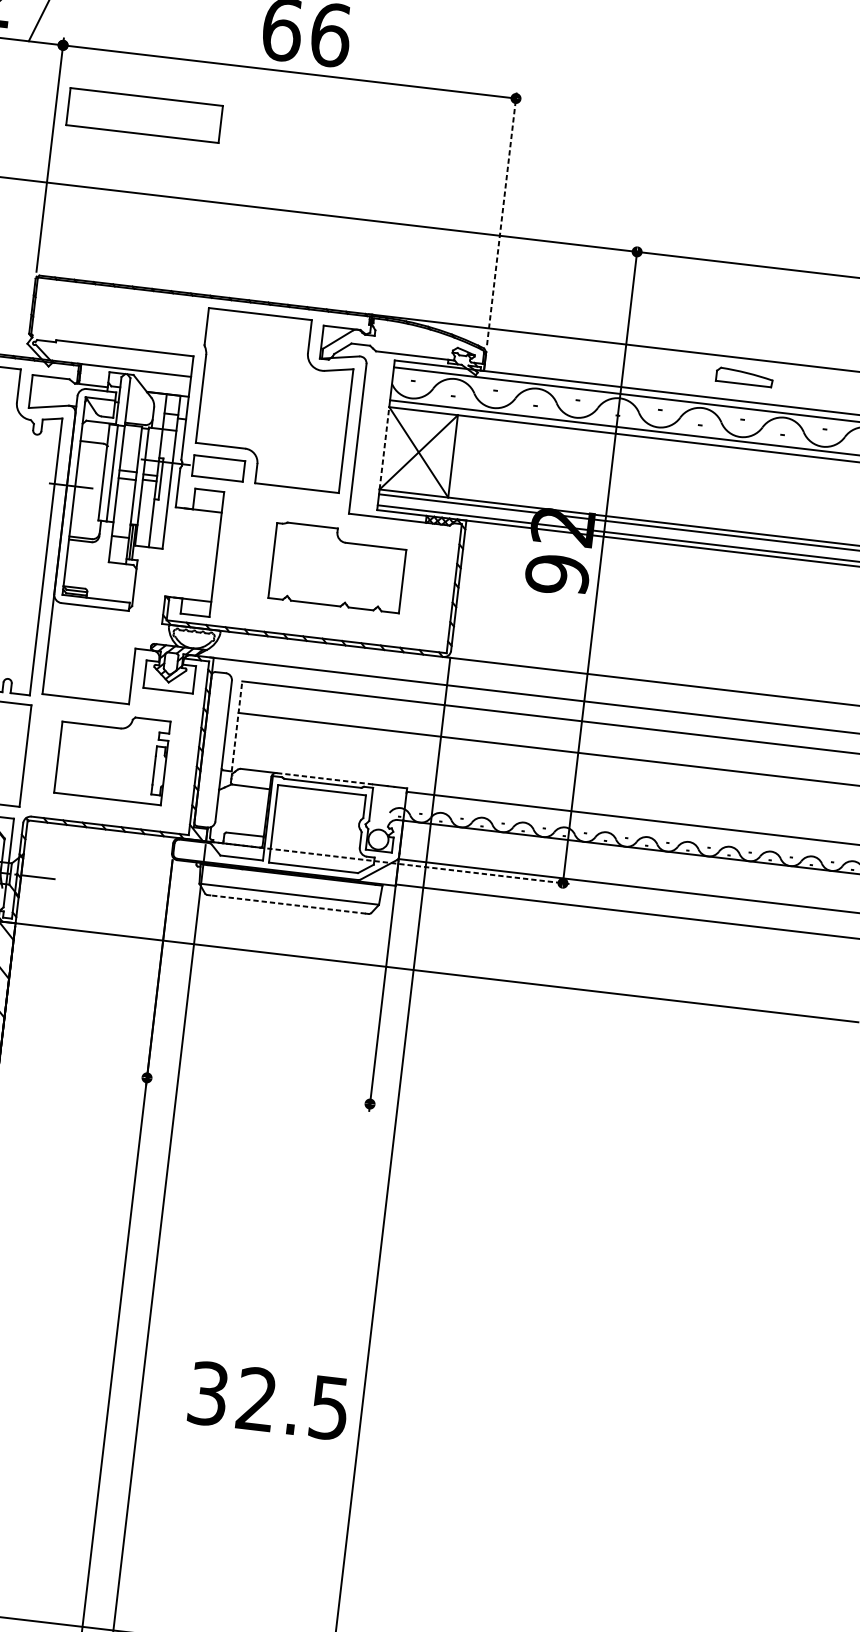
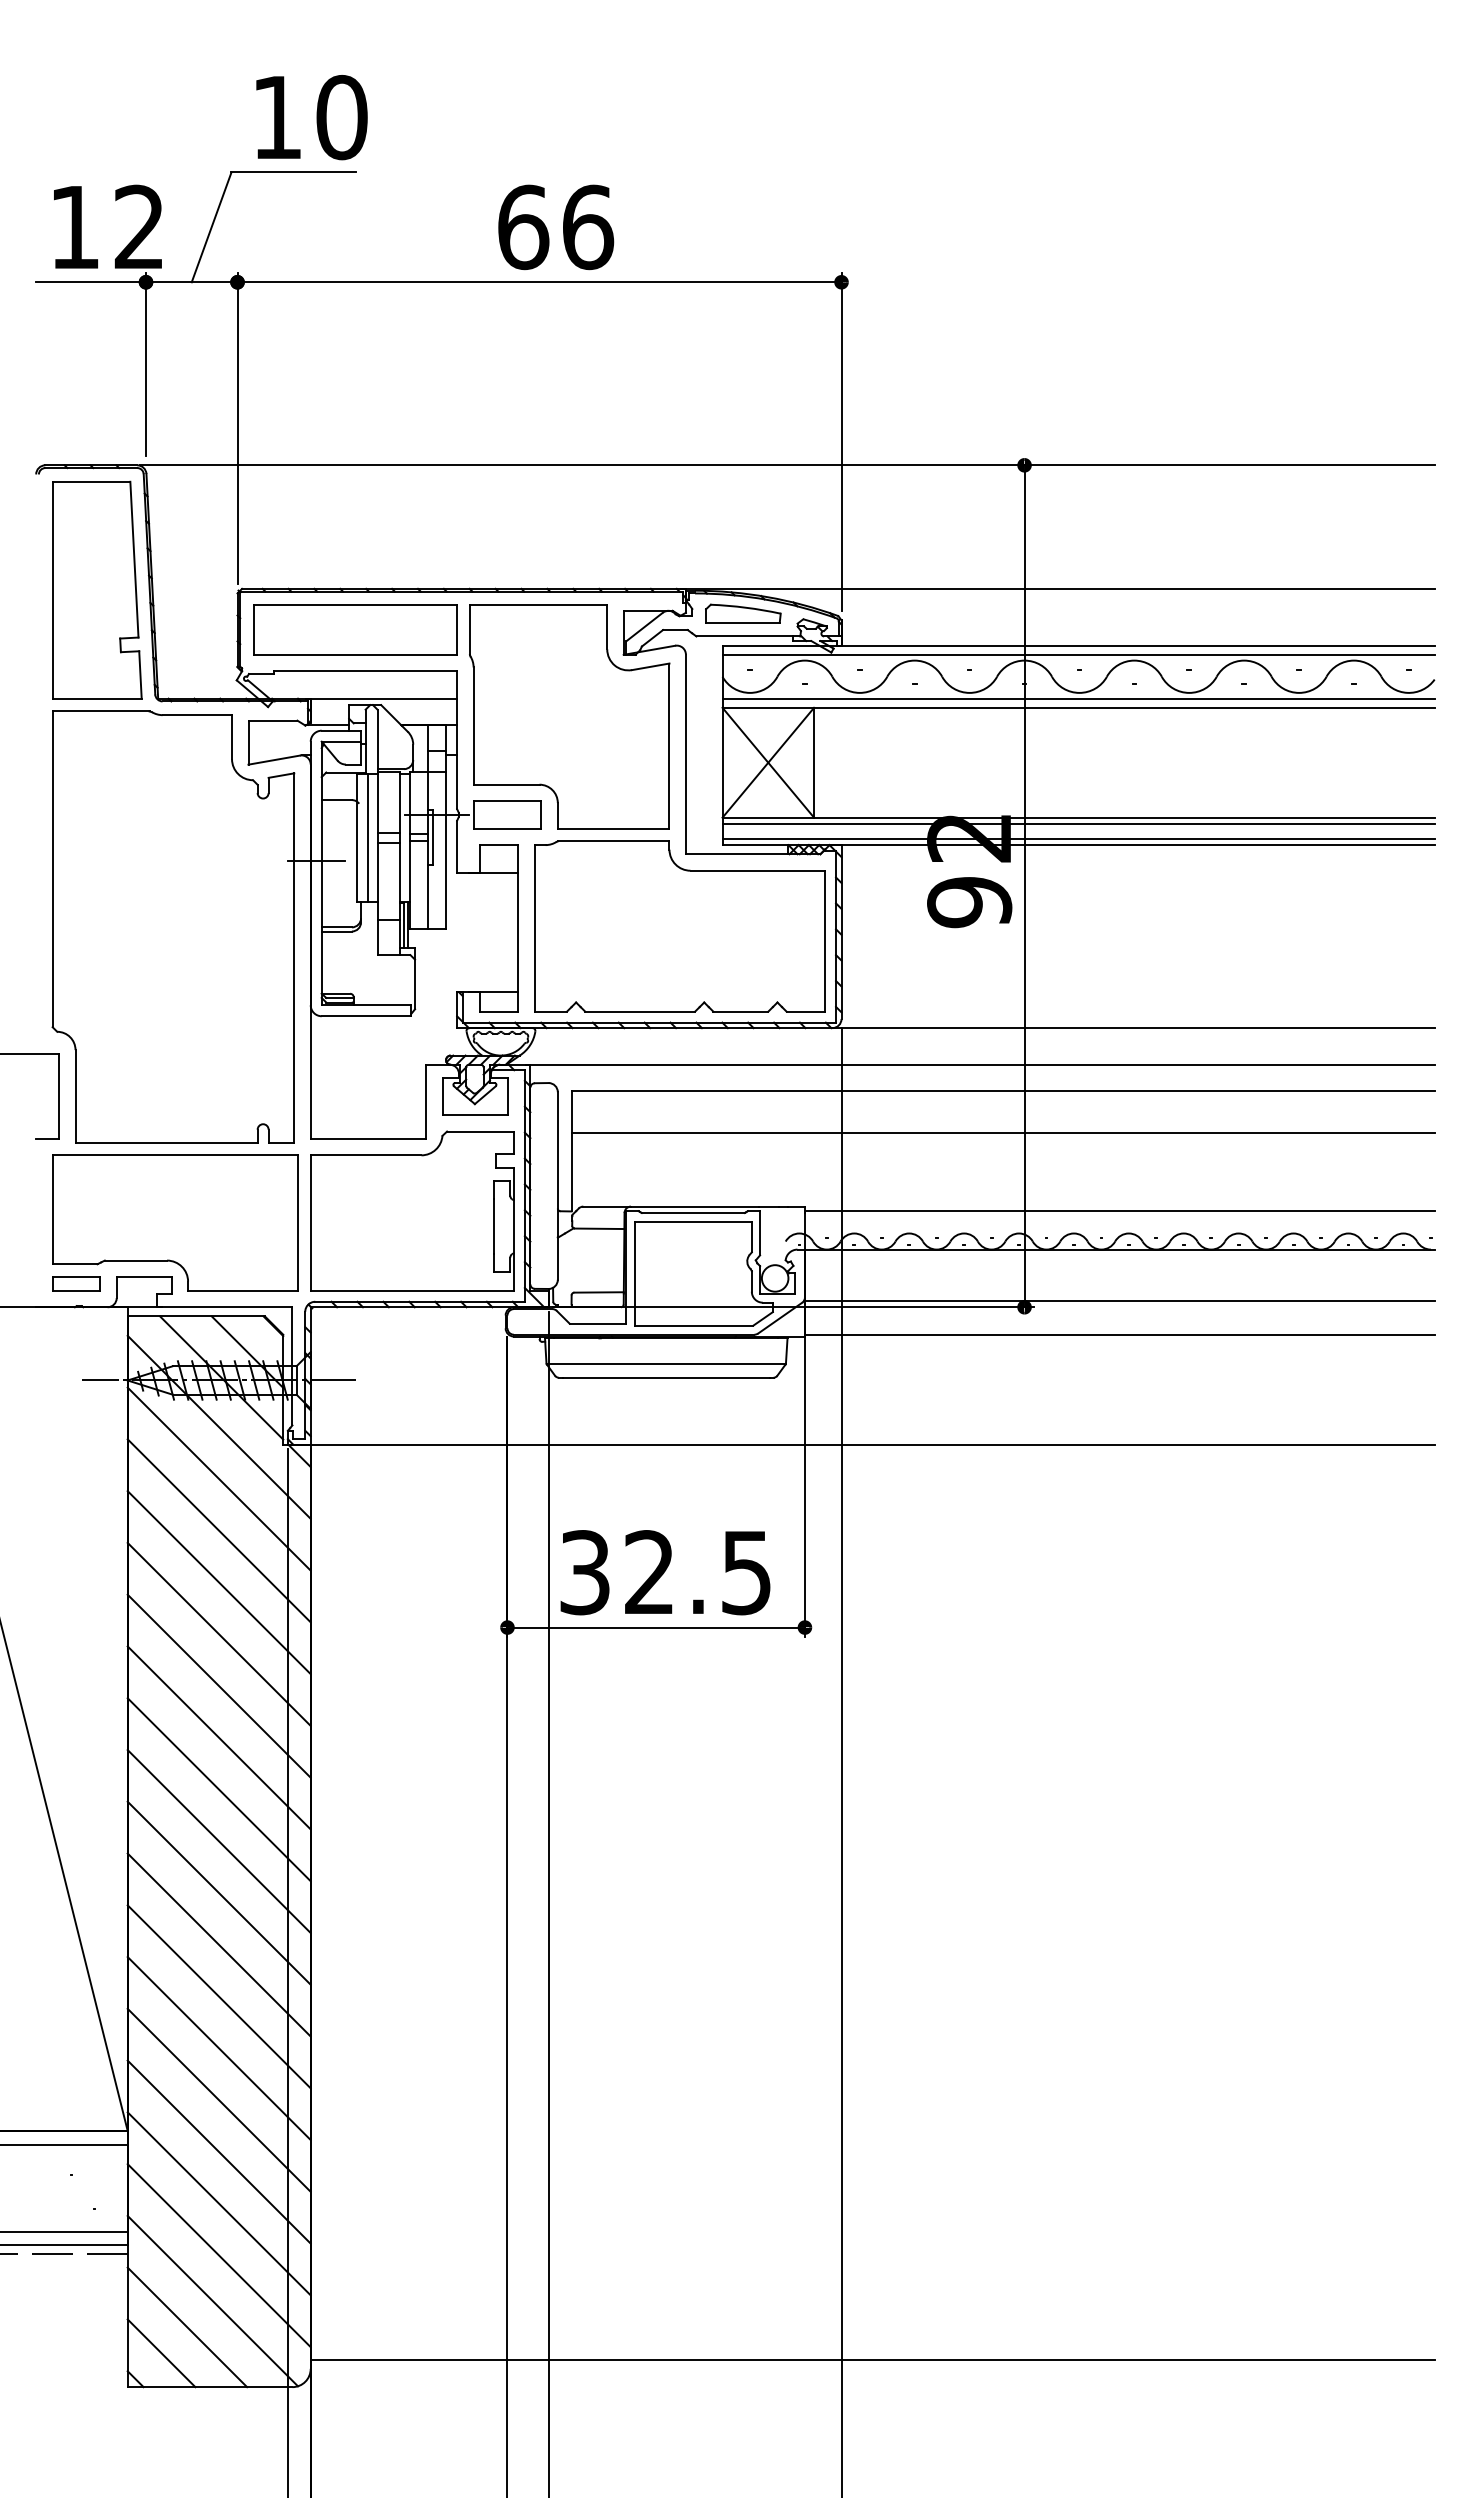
part: (144, 115) -> (355, 629), moved
line: (501, 217) -> (841, 441), dashed -> solid
part: (744, 377) -> (743, 613), moved
line: (384, 448) -> (722, 762), dashed -> solid
part: (337, 567) -> (679, 926), size x1.67
line: (237, 725) -> (571, 1150), dashed -> solid
part: (112, 756) -> (412, 1210), size x1.43
line: (324, 778) -> (694, 1206), dashed -> solid
line: (389, 863) -> (793, 1307), dashed -> solid
line: (288, 904) -> (666, 1377), dashed -> solid
line: (258, 1090) -> (655, 1627), added
text: (268, 1400) -> (665, 1572), moved

